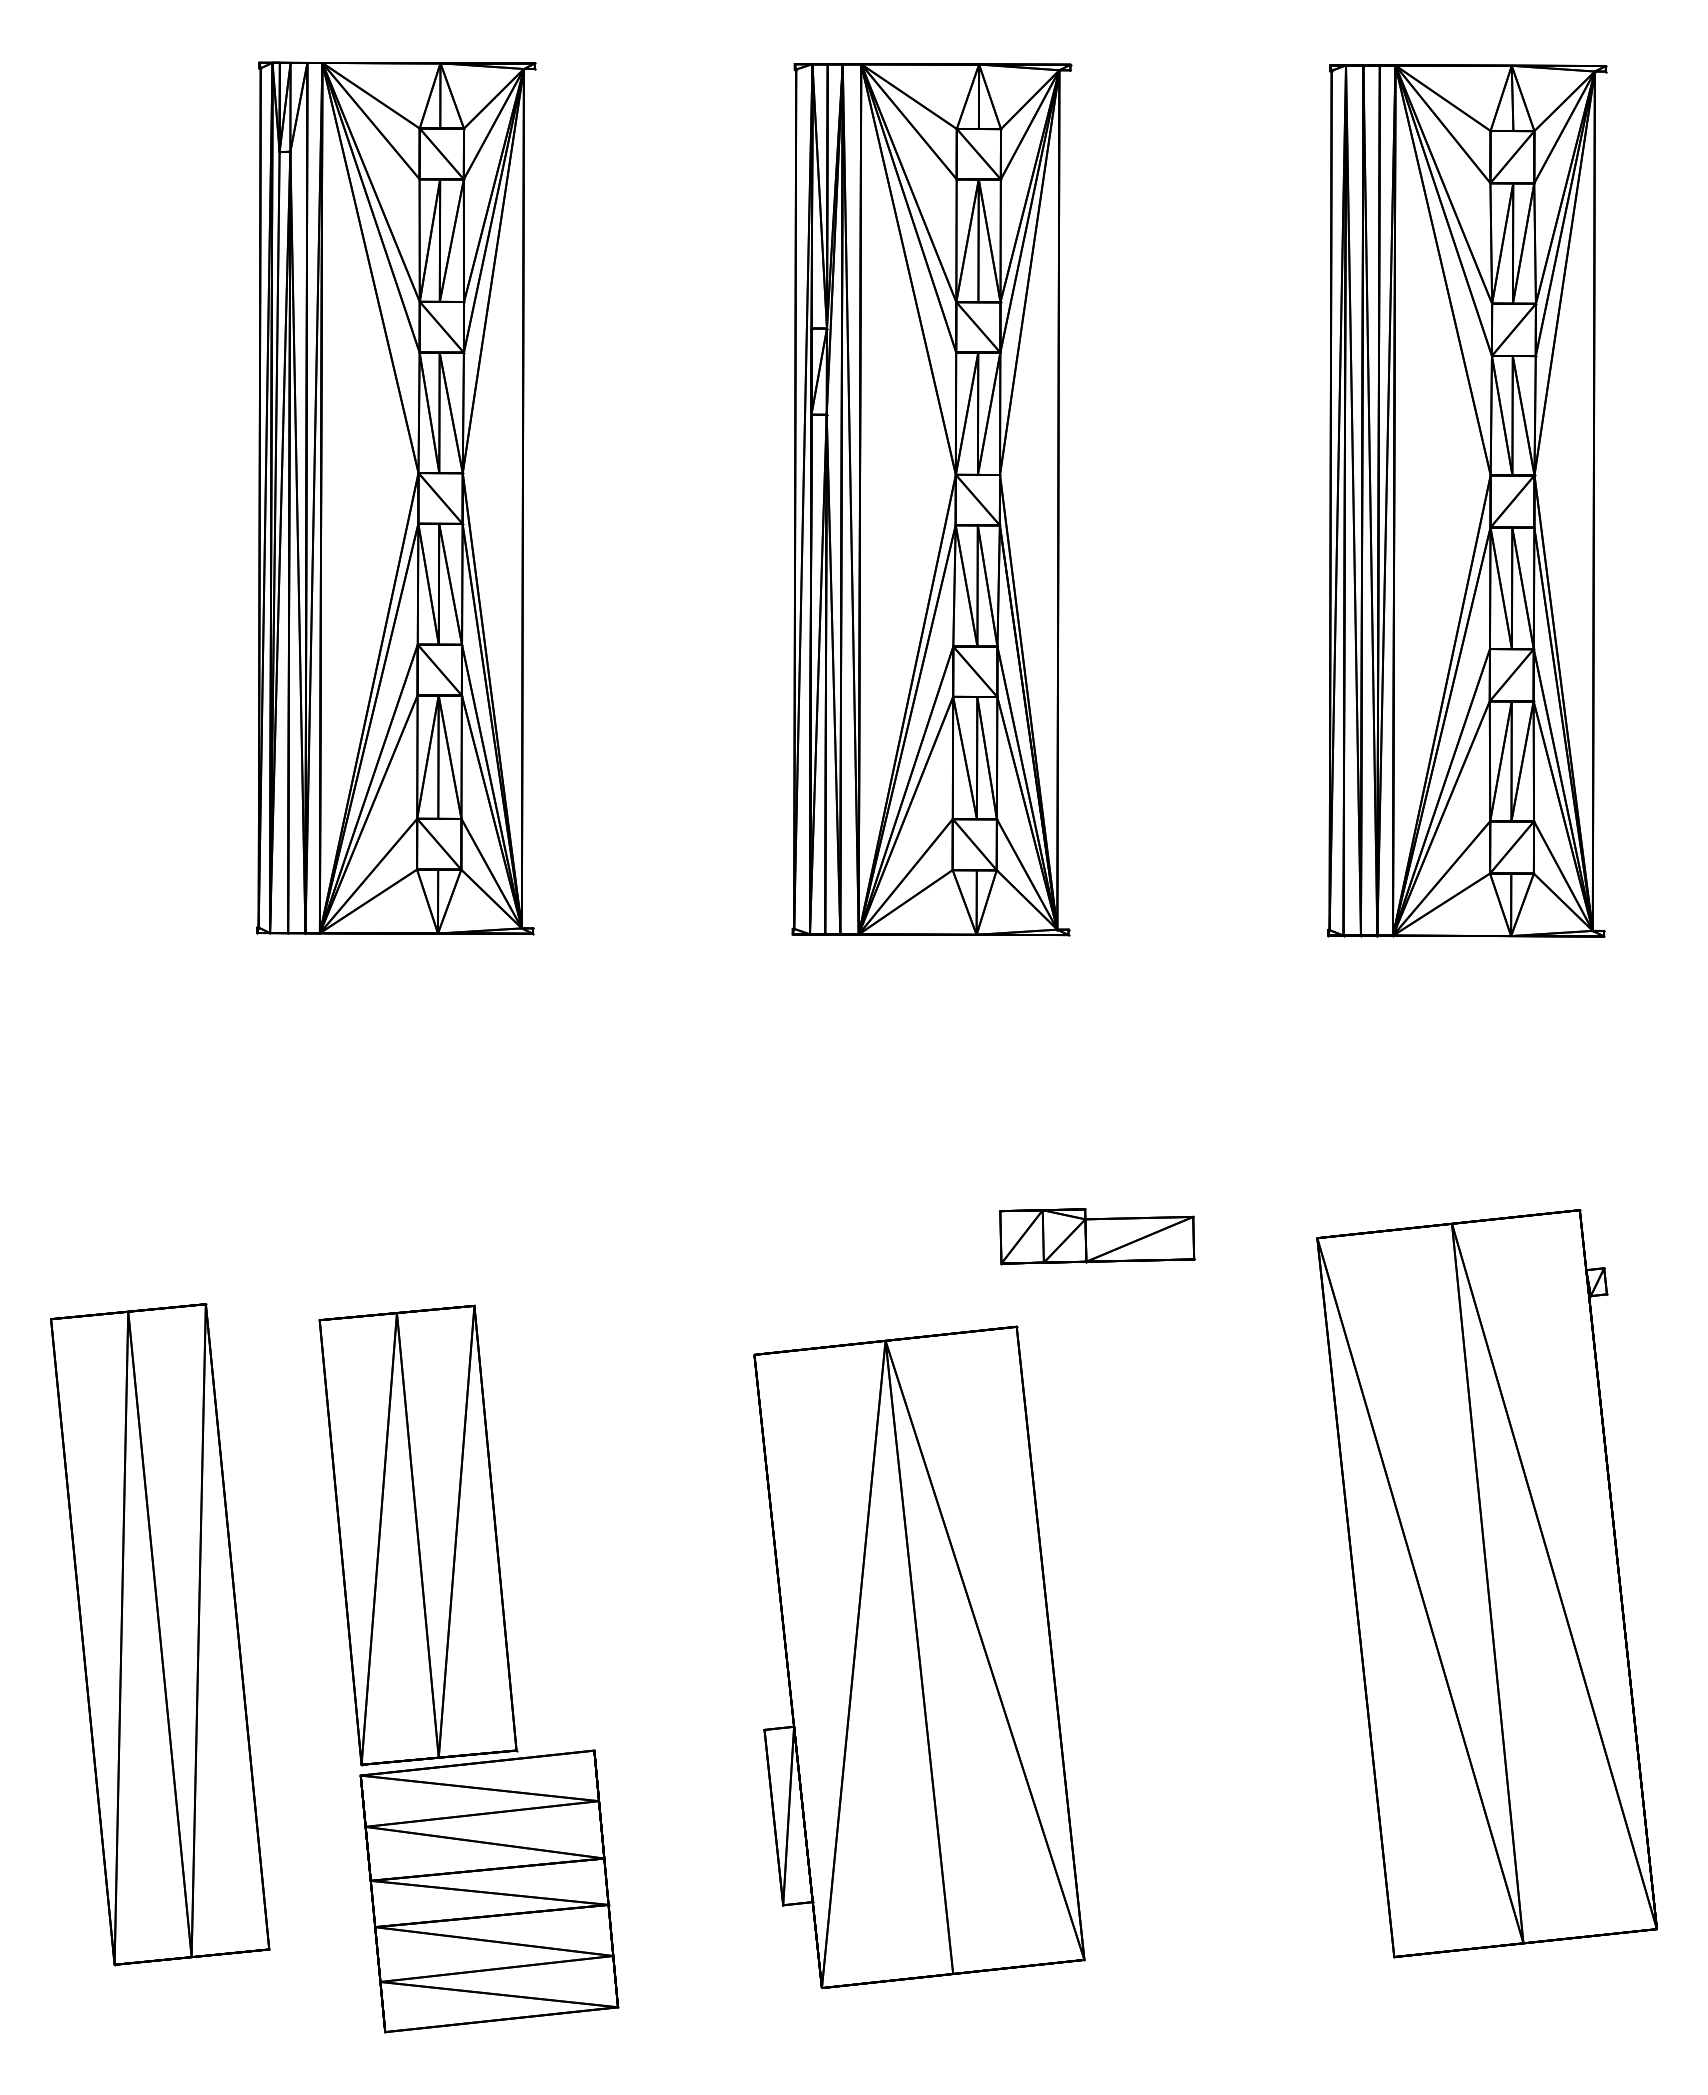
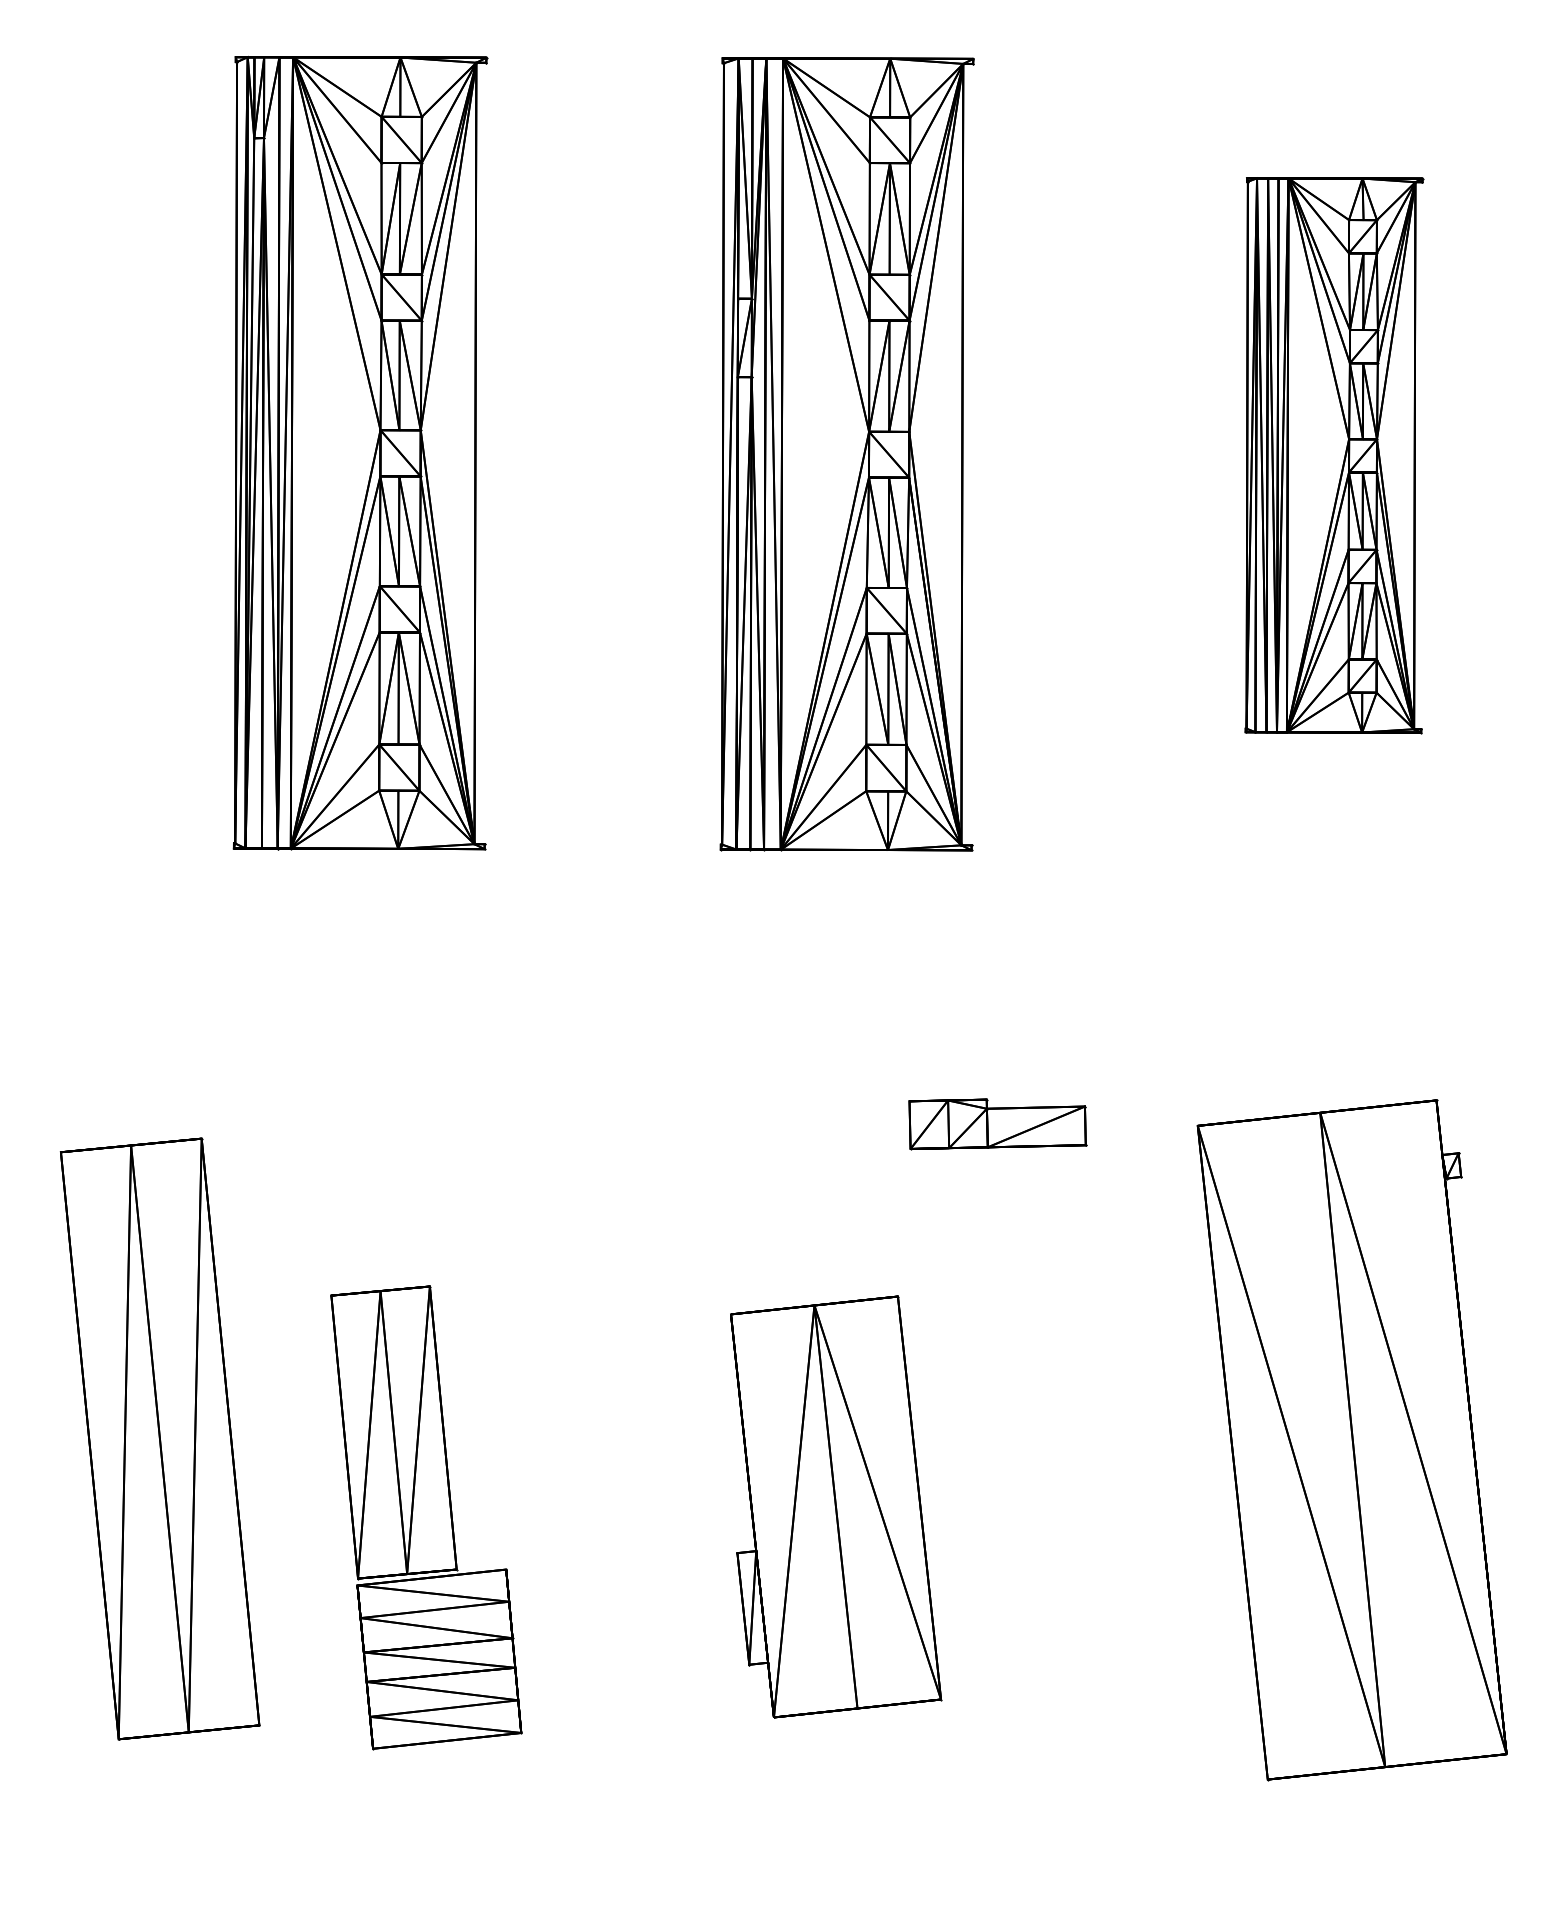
part: (1467, 500) -> (1334, 455), size x0.7
part: (160, 1634) -> (160, 1438), moved
part: (919, 1656) -> (836, 1506), size x0.7
part: (468, 1668) -> (425, 1517), size x0.7

